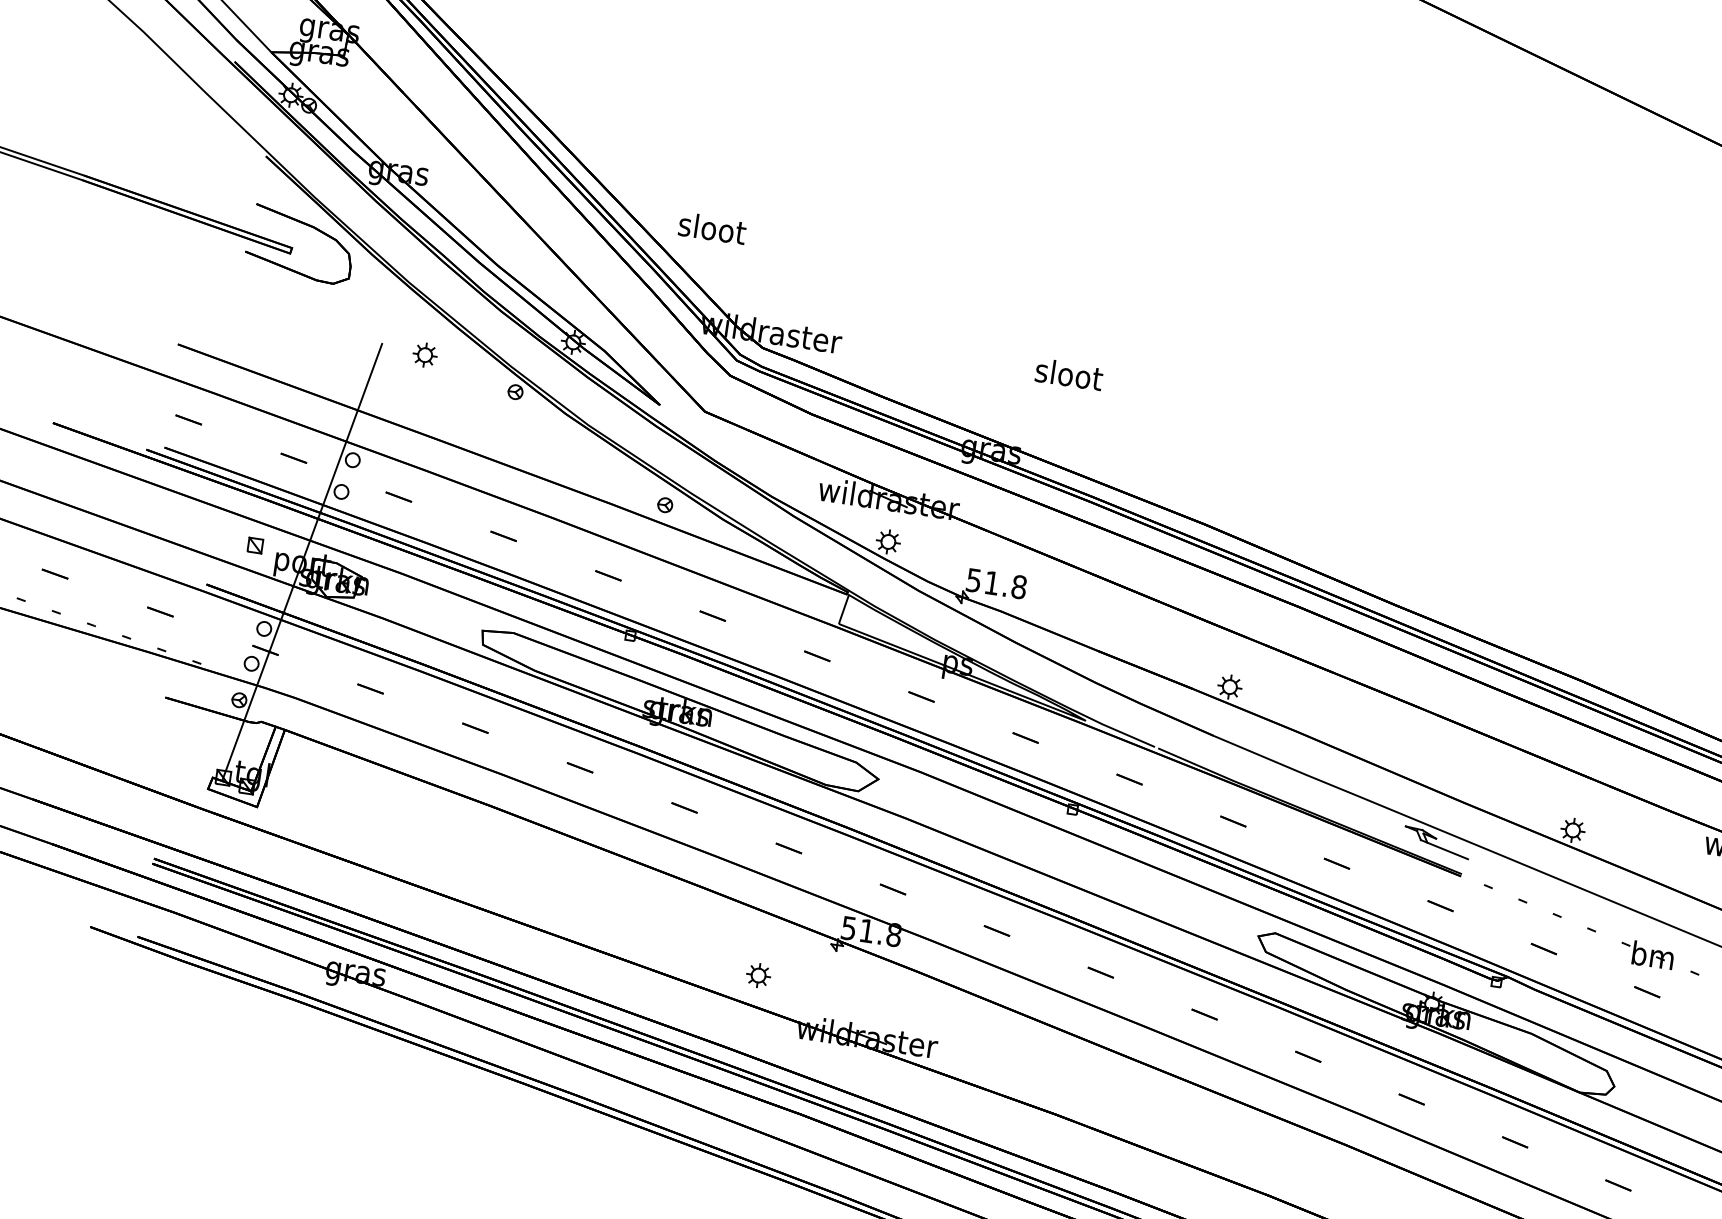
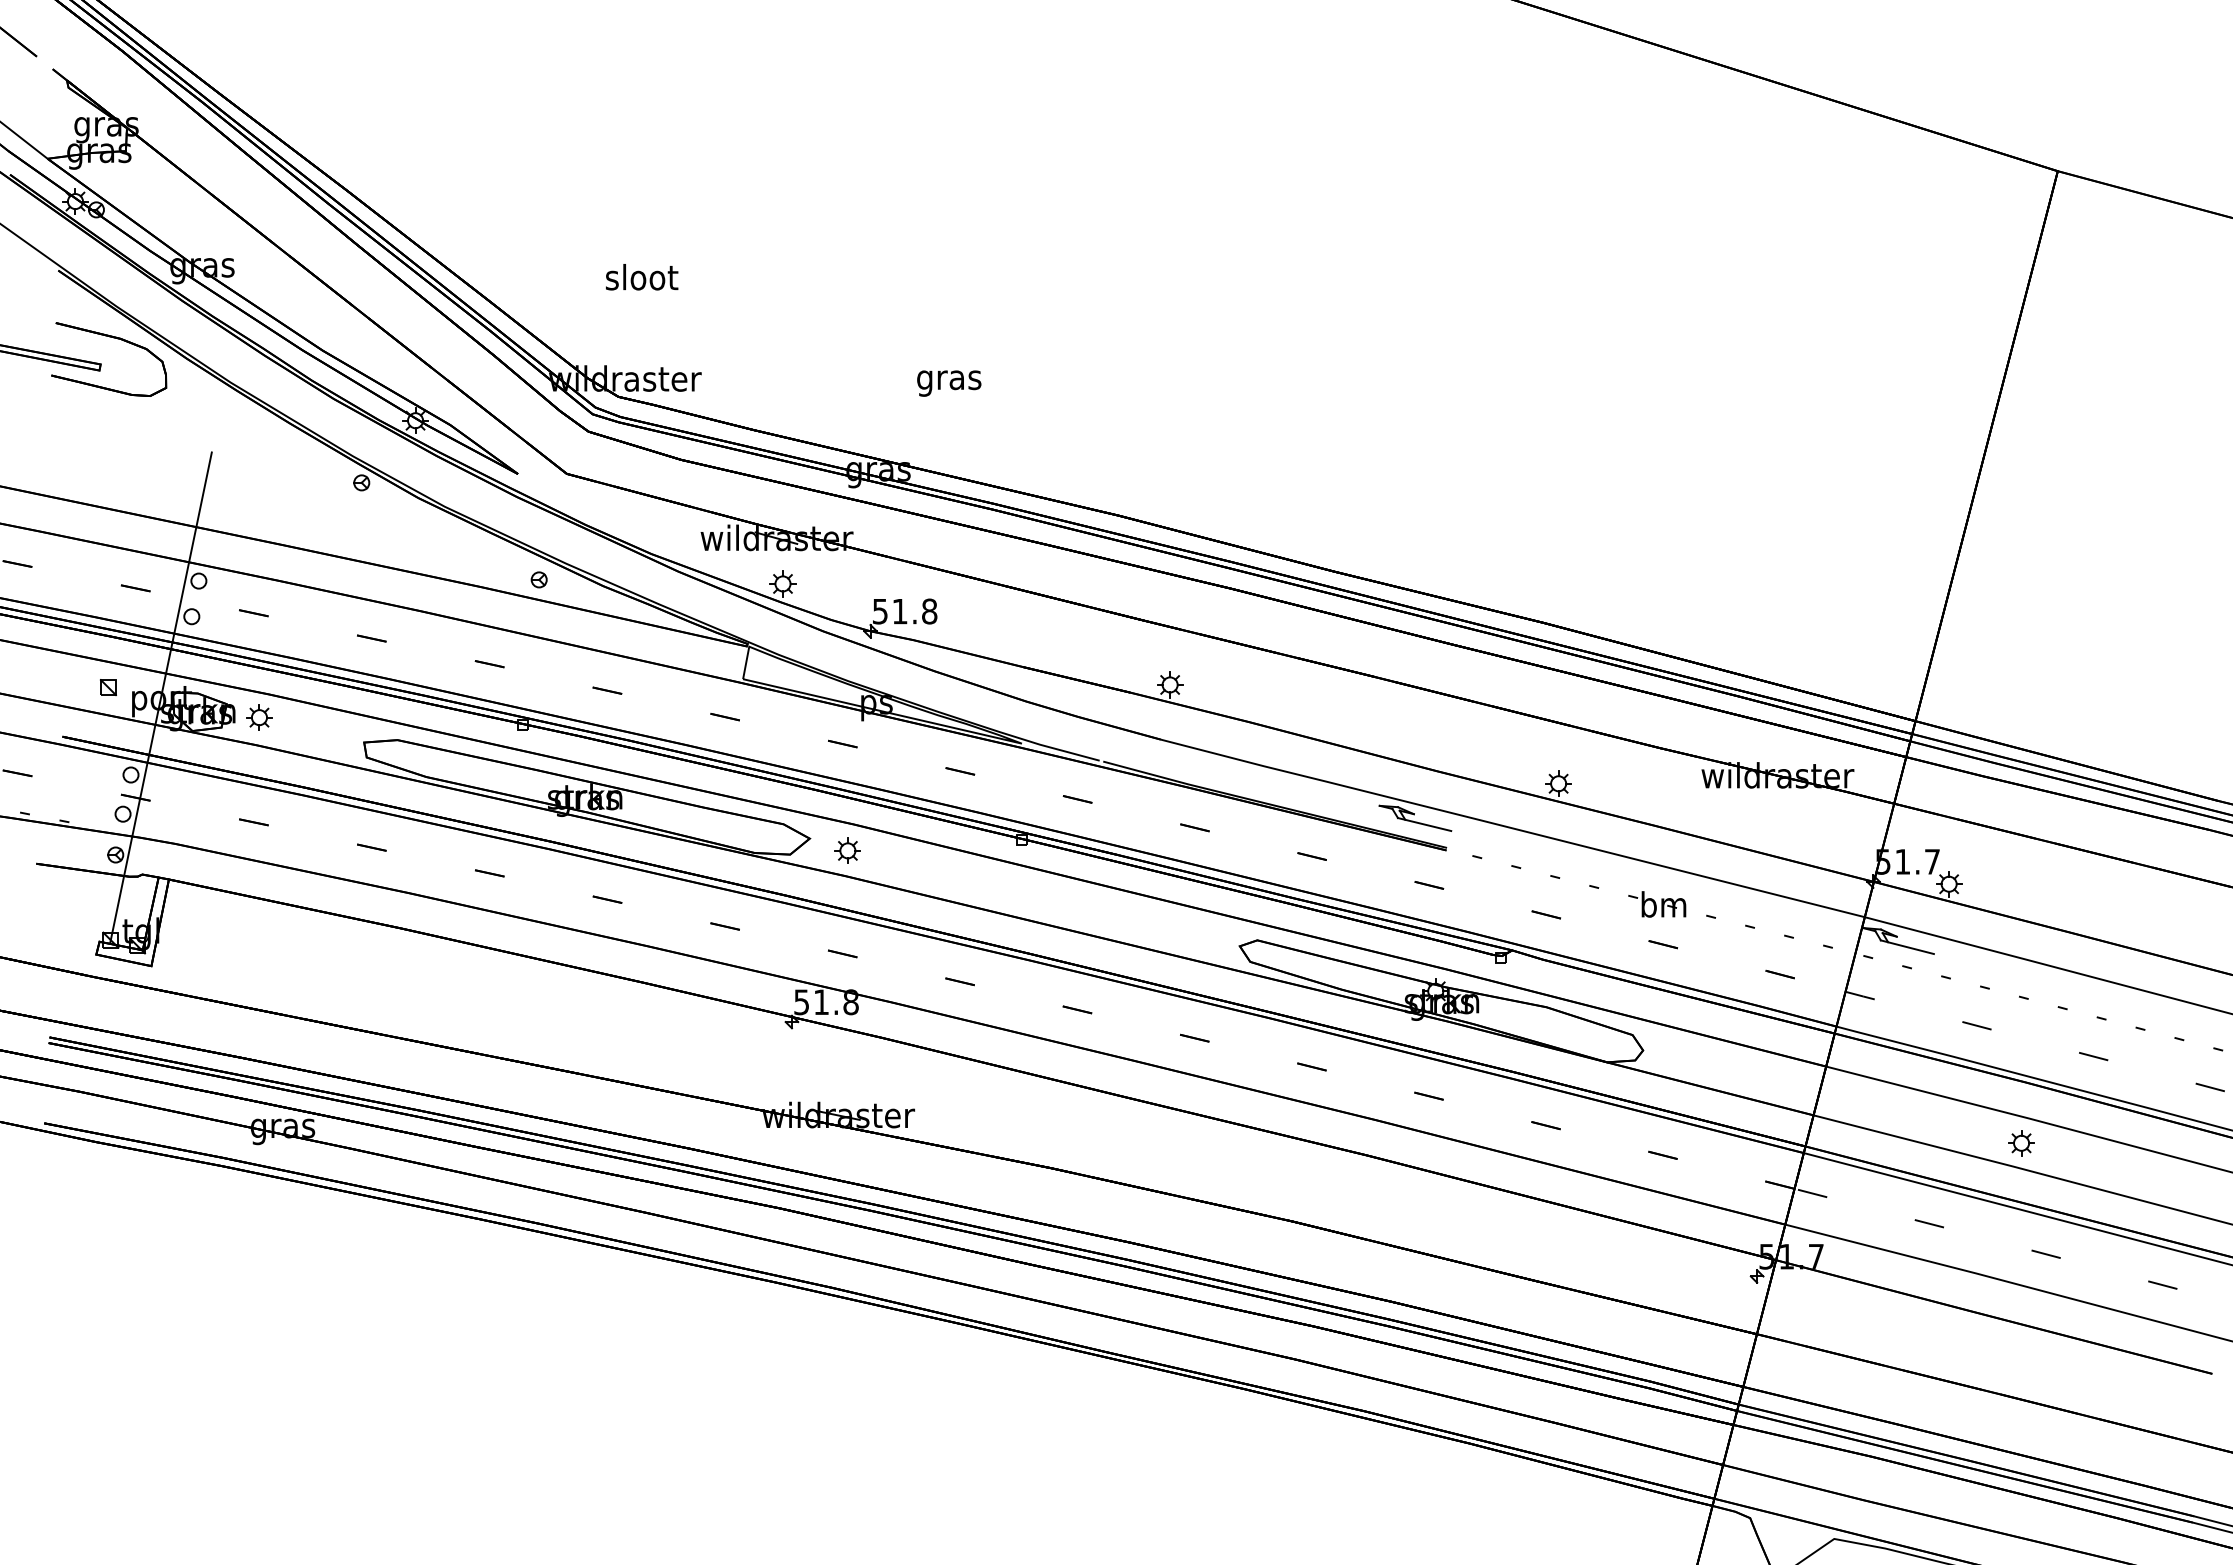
text: (712, 228) -> (642, 277), moved
part: (425, 355) -> (259, 717), moved
text: (1068, 376) -> (949, 379), sloot -> gras
part: (758, 975) -> (847, 850), moved

